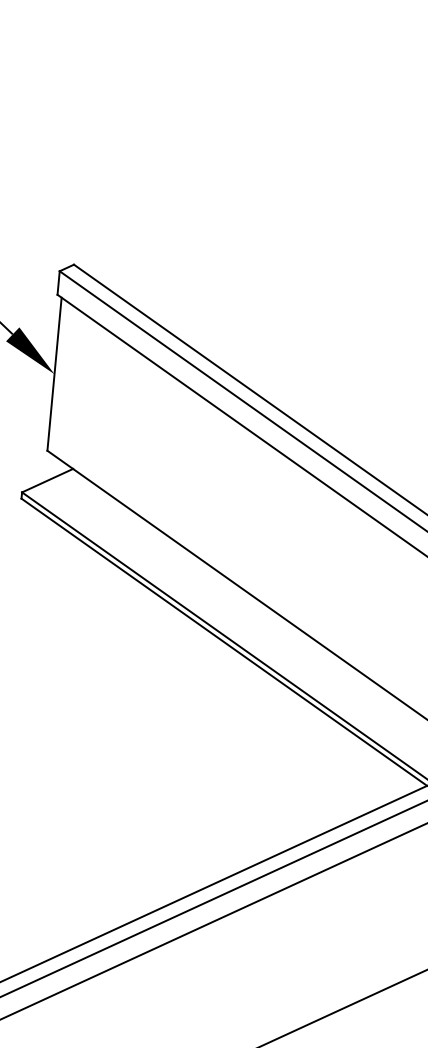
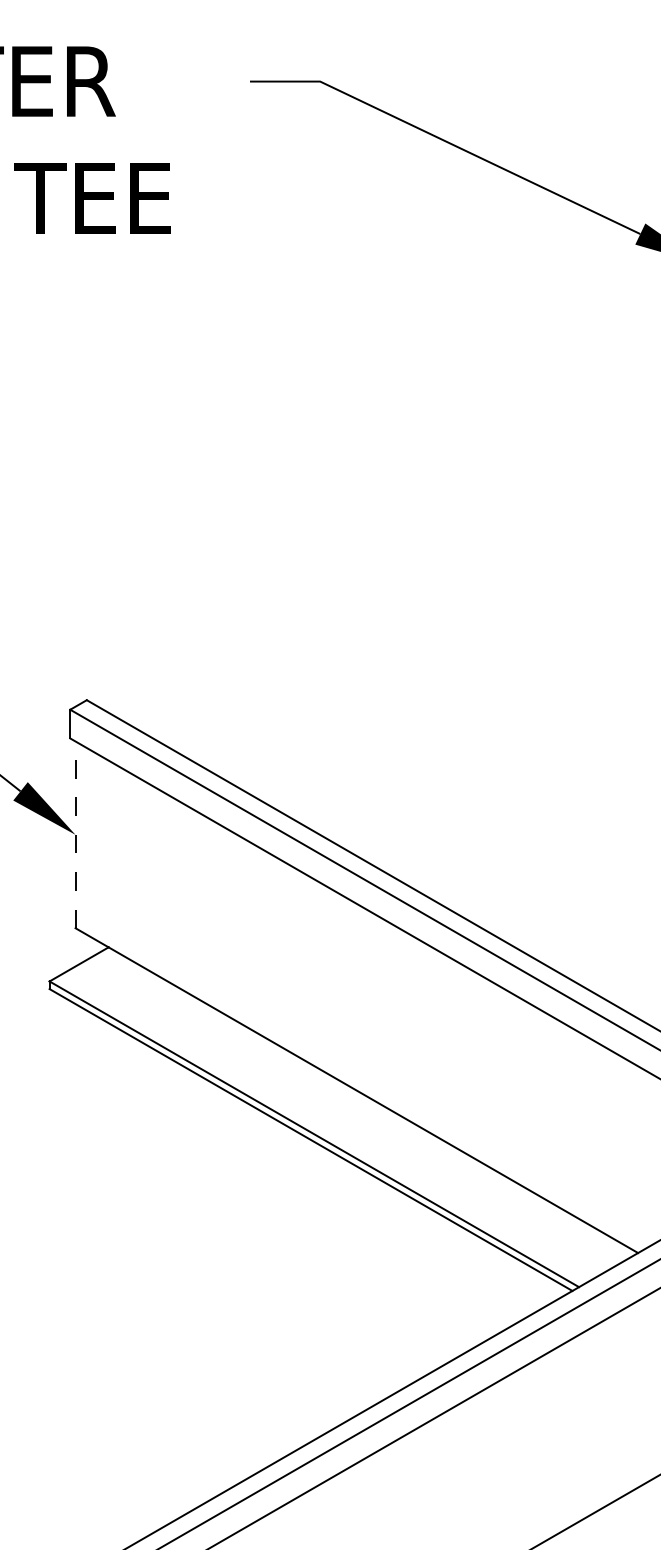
line: (54, 373) -> (75, 834), solid -> dashed

